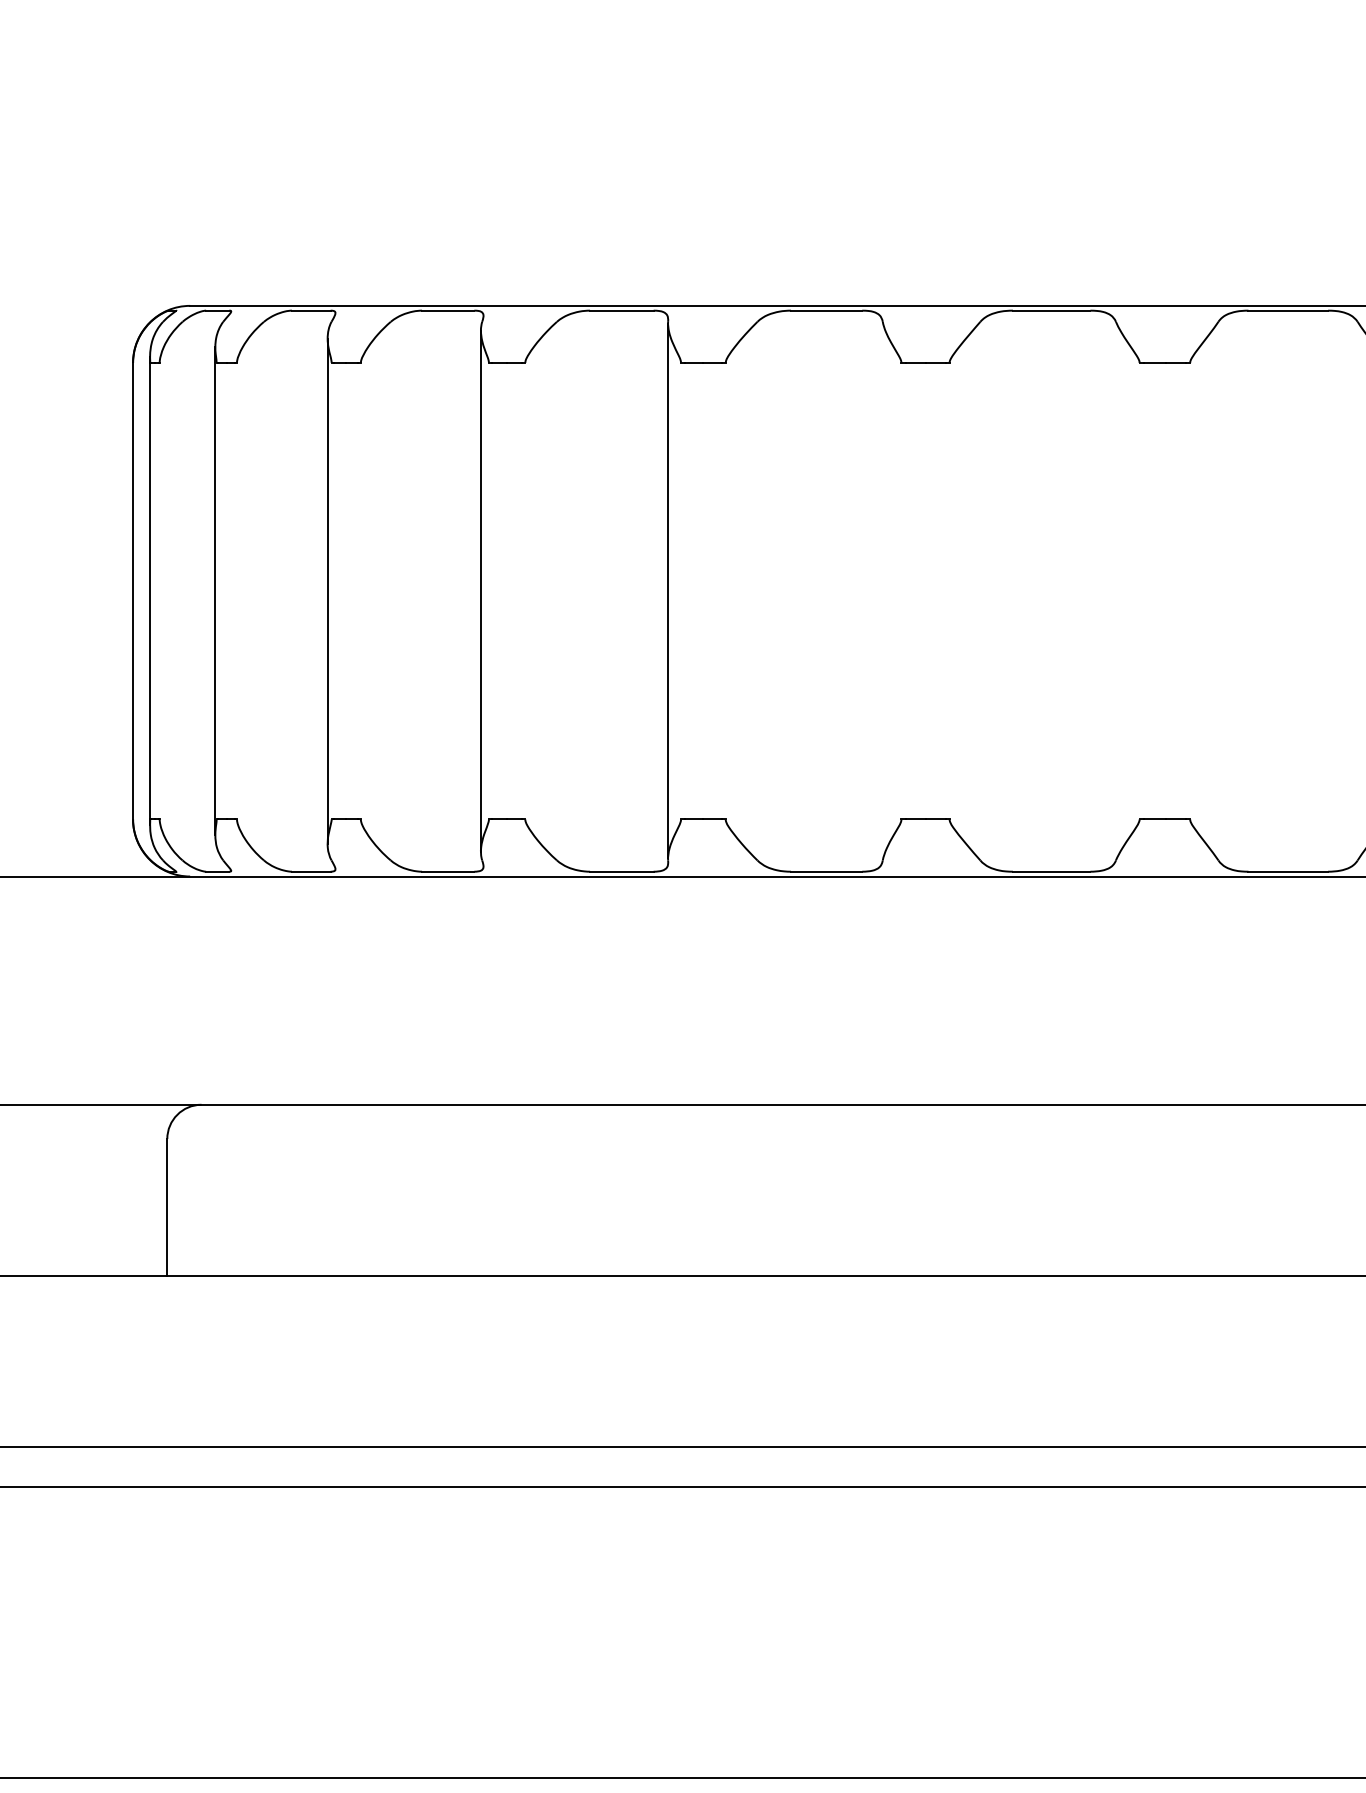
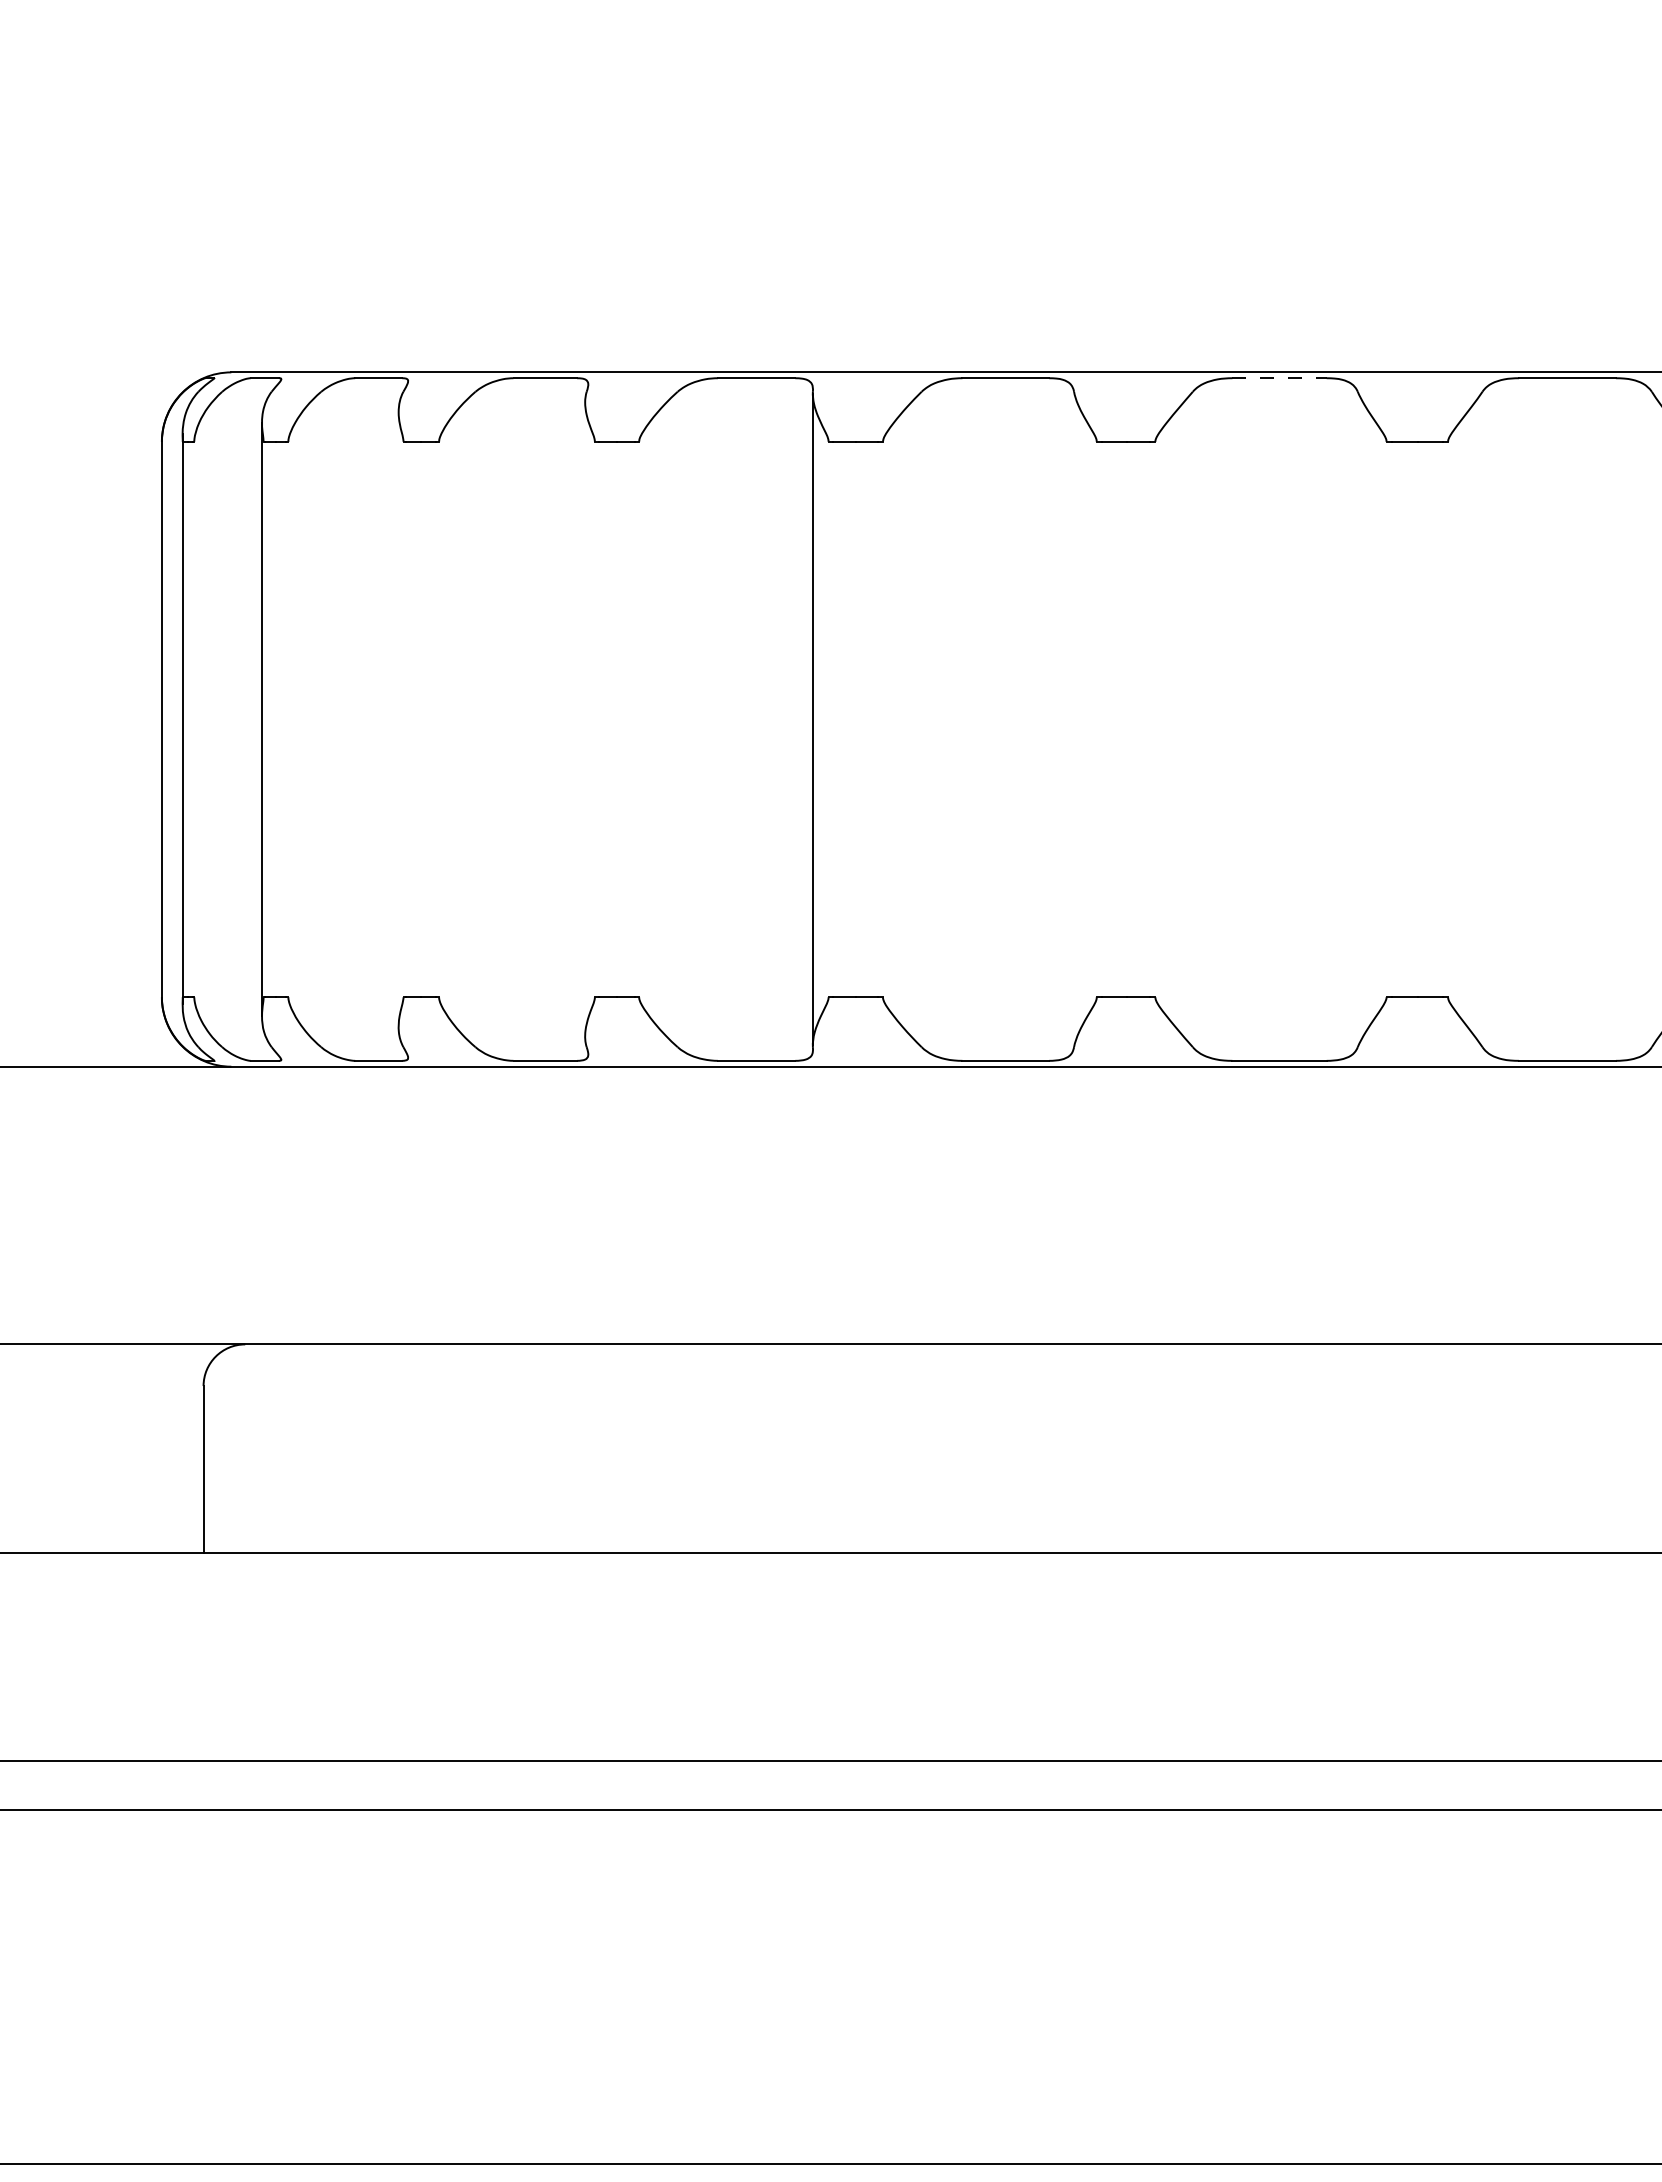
line: (1052, 310) -> (1280, 378), solid -> dashed
line: (327, 591) -> (398, 719), removed
line: (481, 591) -> (585, 719), removed

